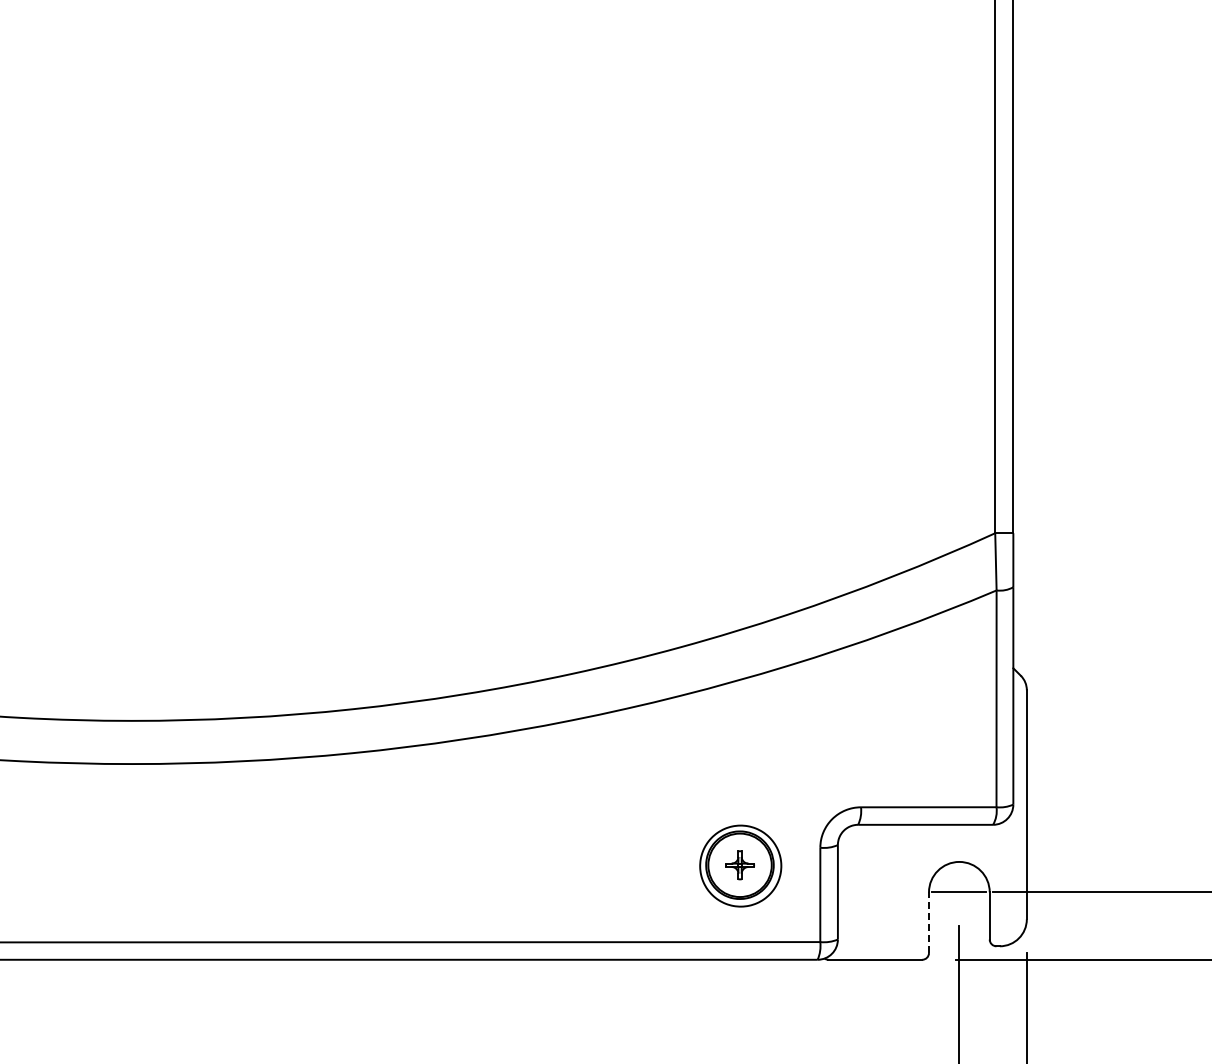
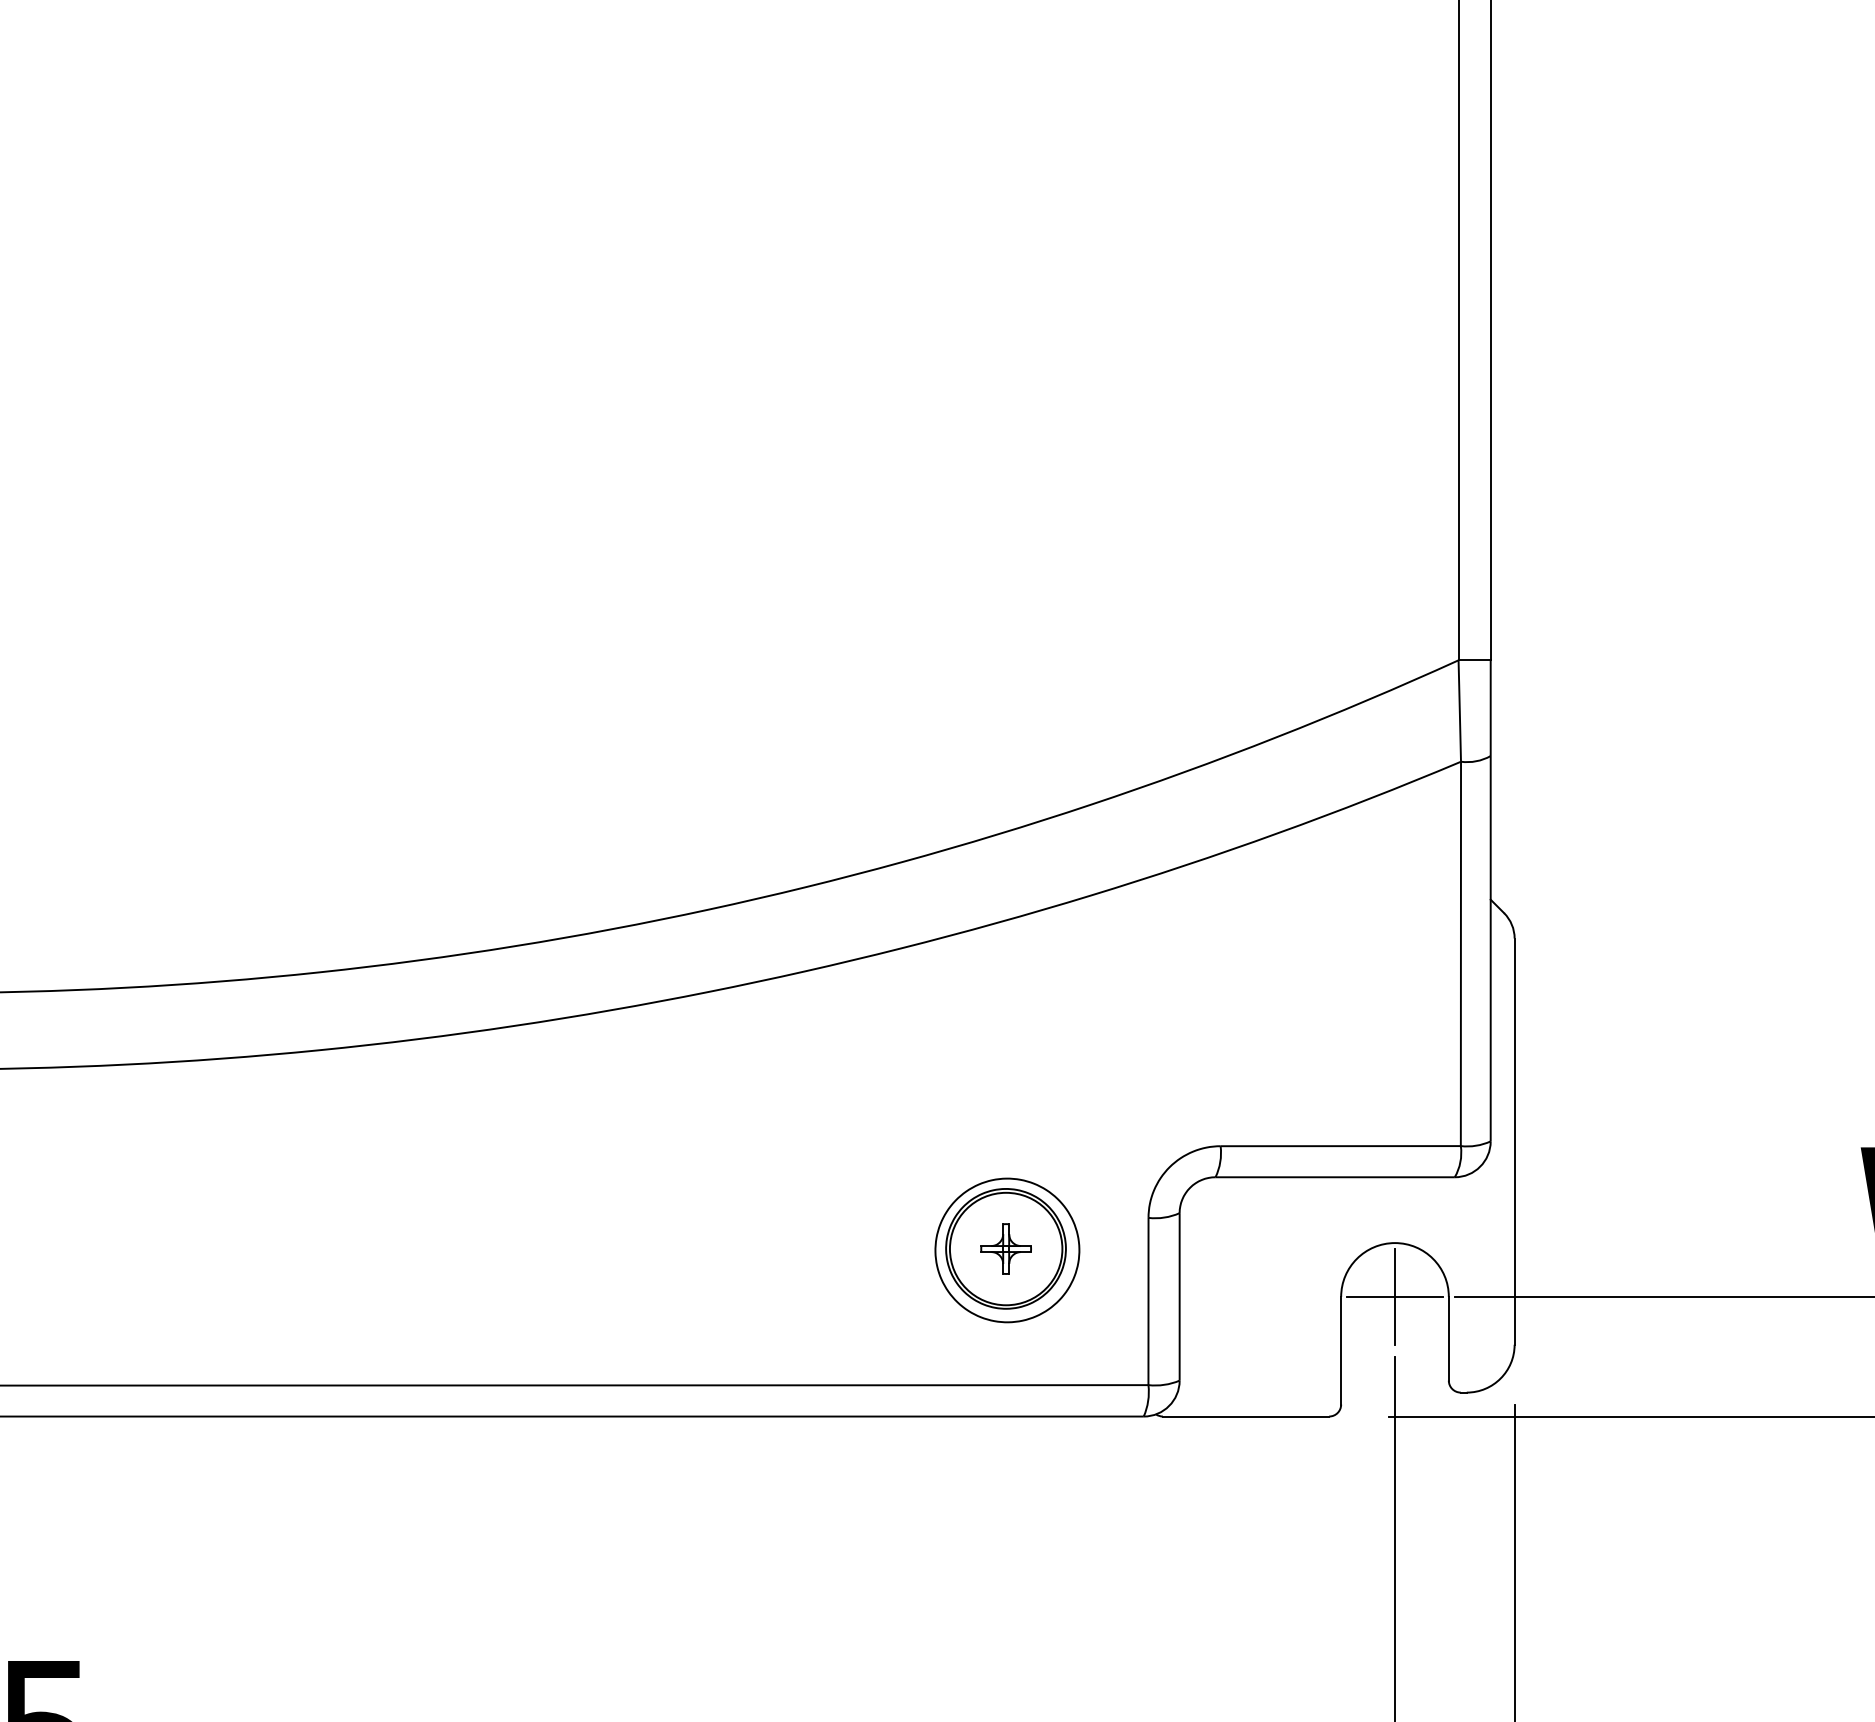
line: (959, 892) -> (1395, 1297), added
line: (929, 922) -> (1342, 1350), dashed -> solid

